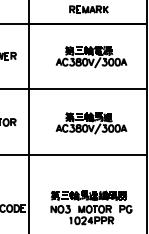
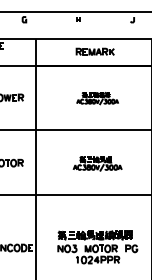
part: (91, 56) -> (97, 98), size x0.6
part: (91, 122) -> (97, 163), size x0.7

